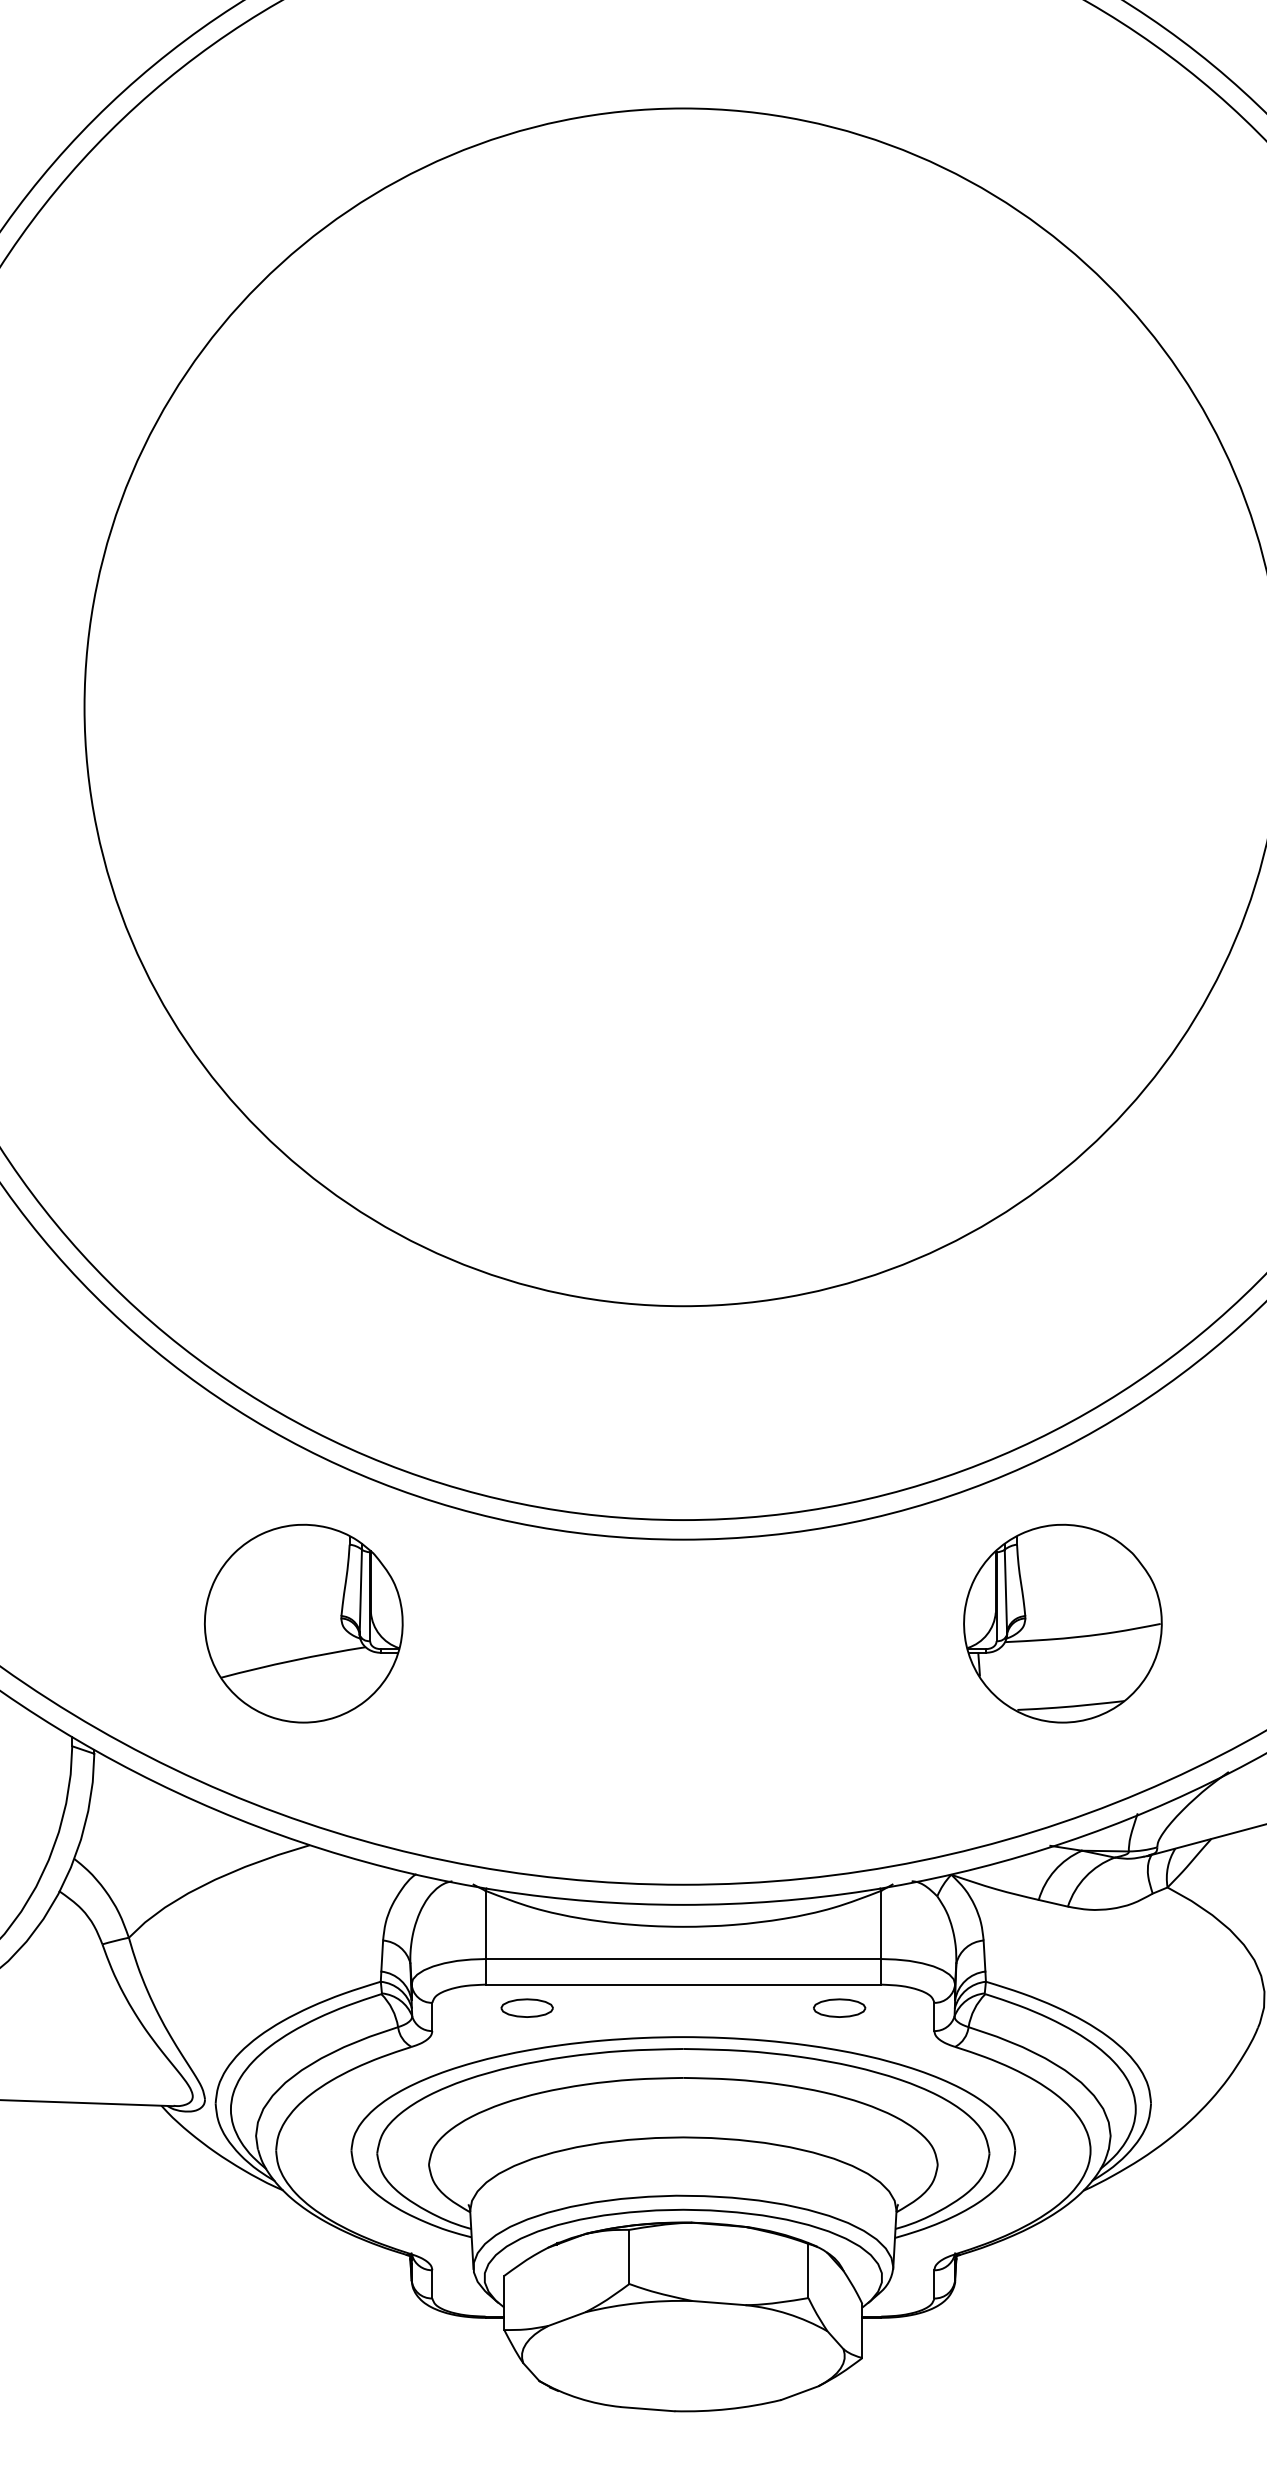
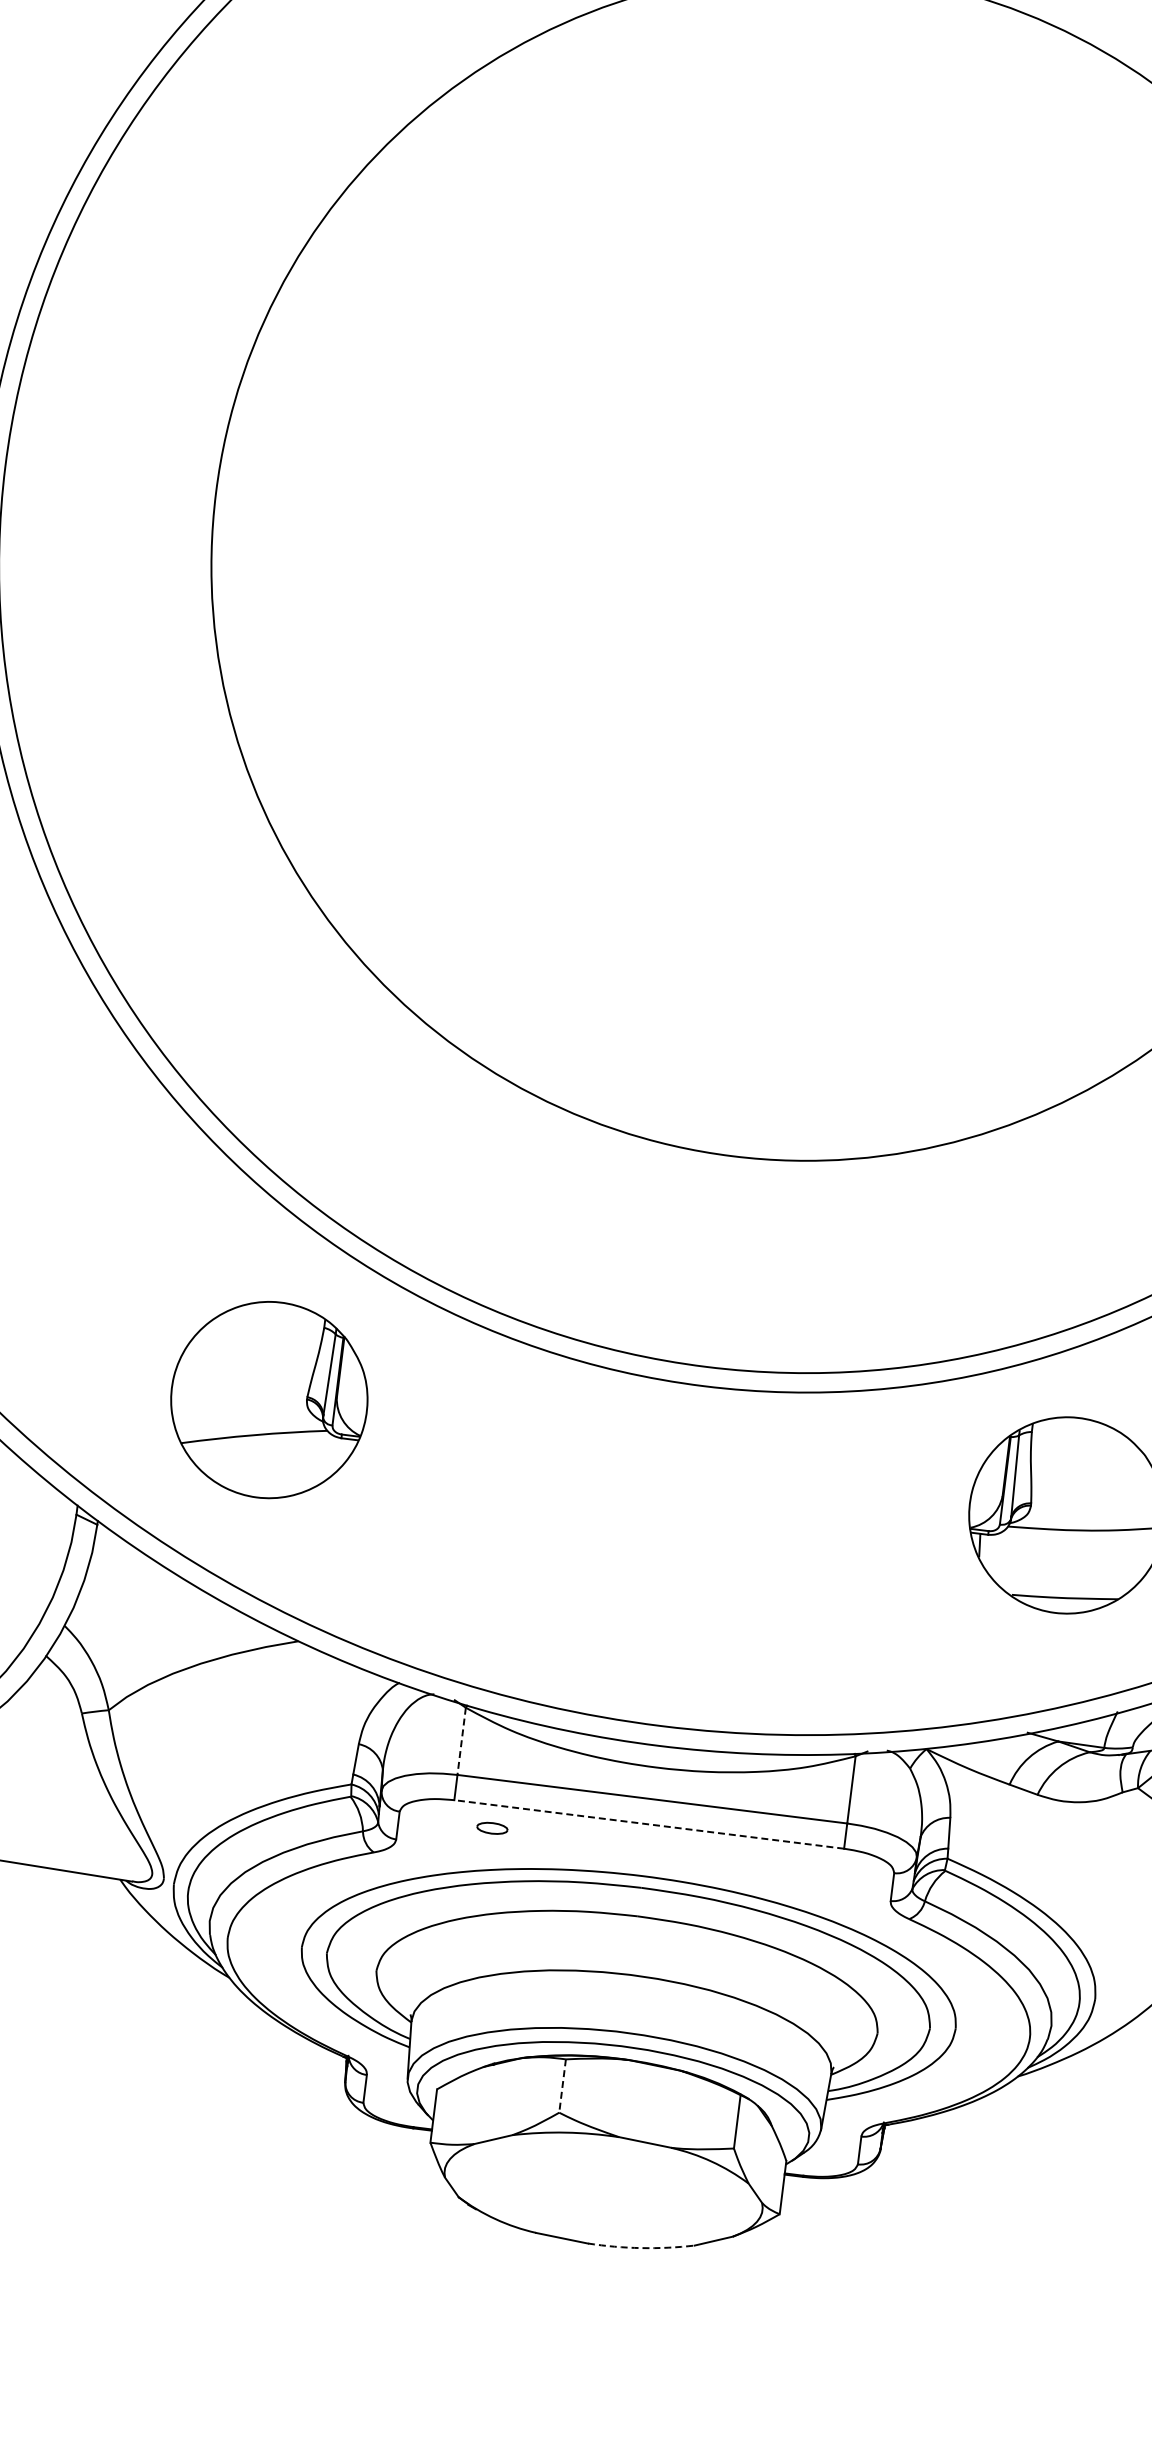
part: (303, 1623) -> (269, 1399), moved
line: (485, 1925) -> (461, 1741), solid -> dashed
line: (683, 1984) -> (649, 1824), solid -> dashed
part: (526, 2007) -> (491, 1827), size x0.6
part: (839, 2007) -> (800, 1866), removed
line: (629, 2257) -> (562, 2086), solid -> dashed
arc: (728, 2409) -> (641, 2248), solid -> dashed

